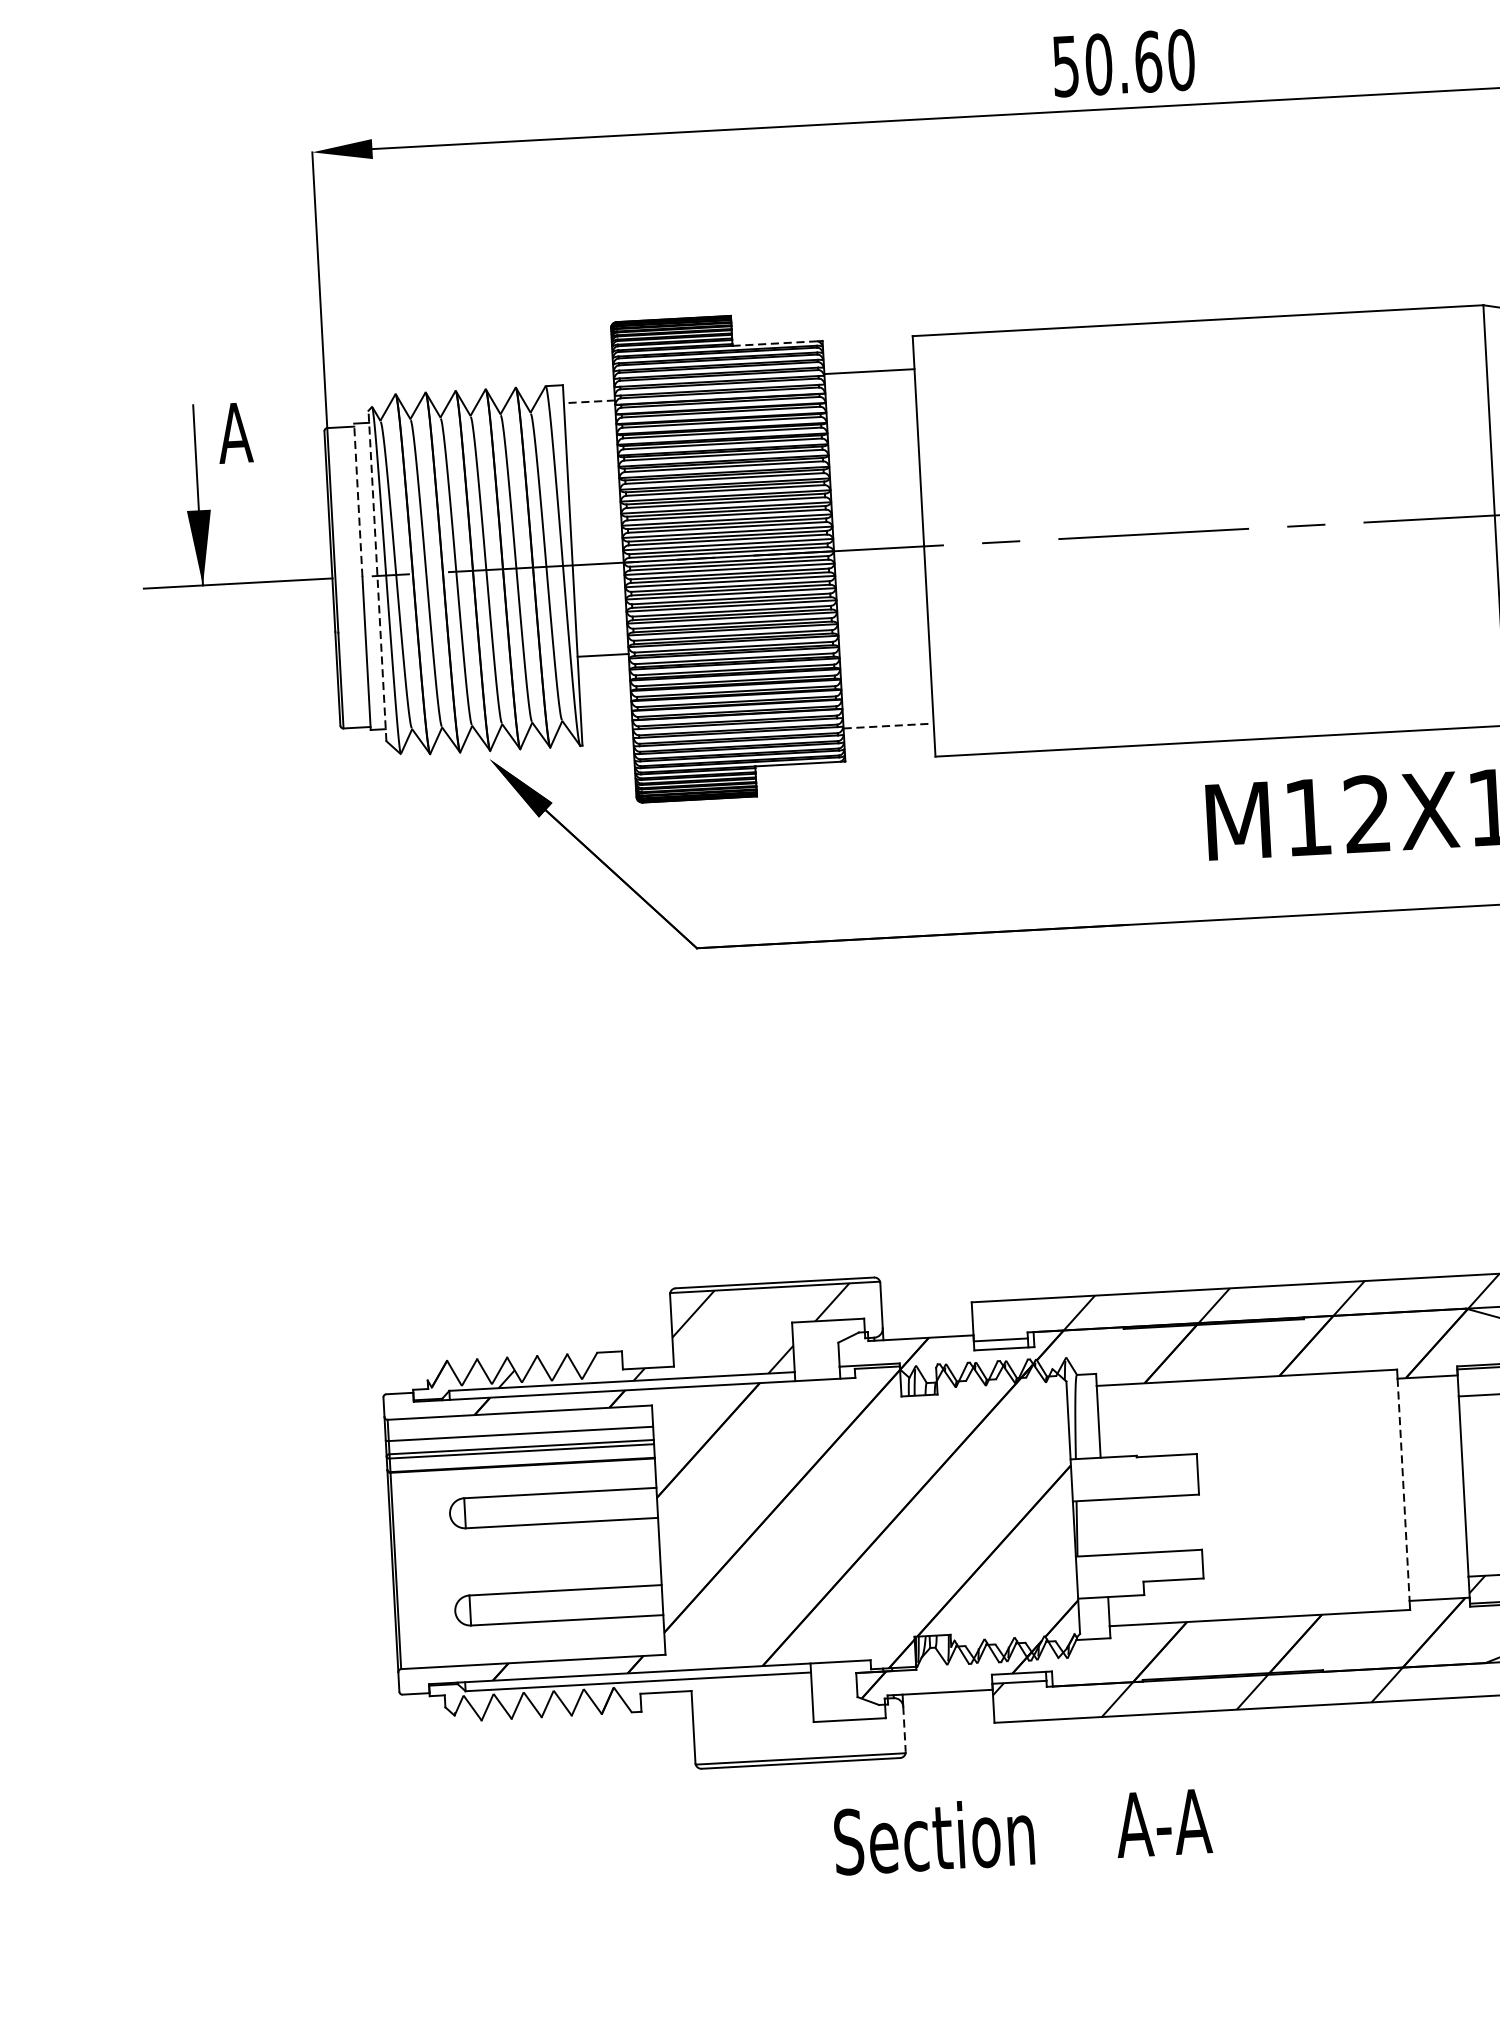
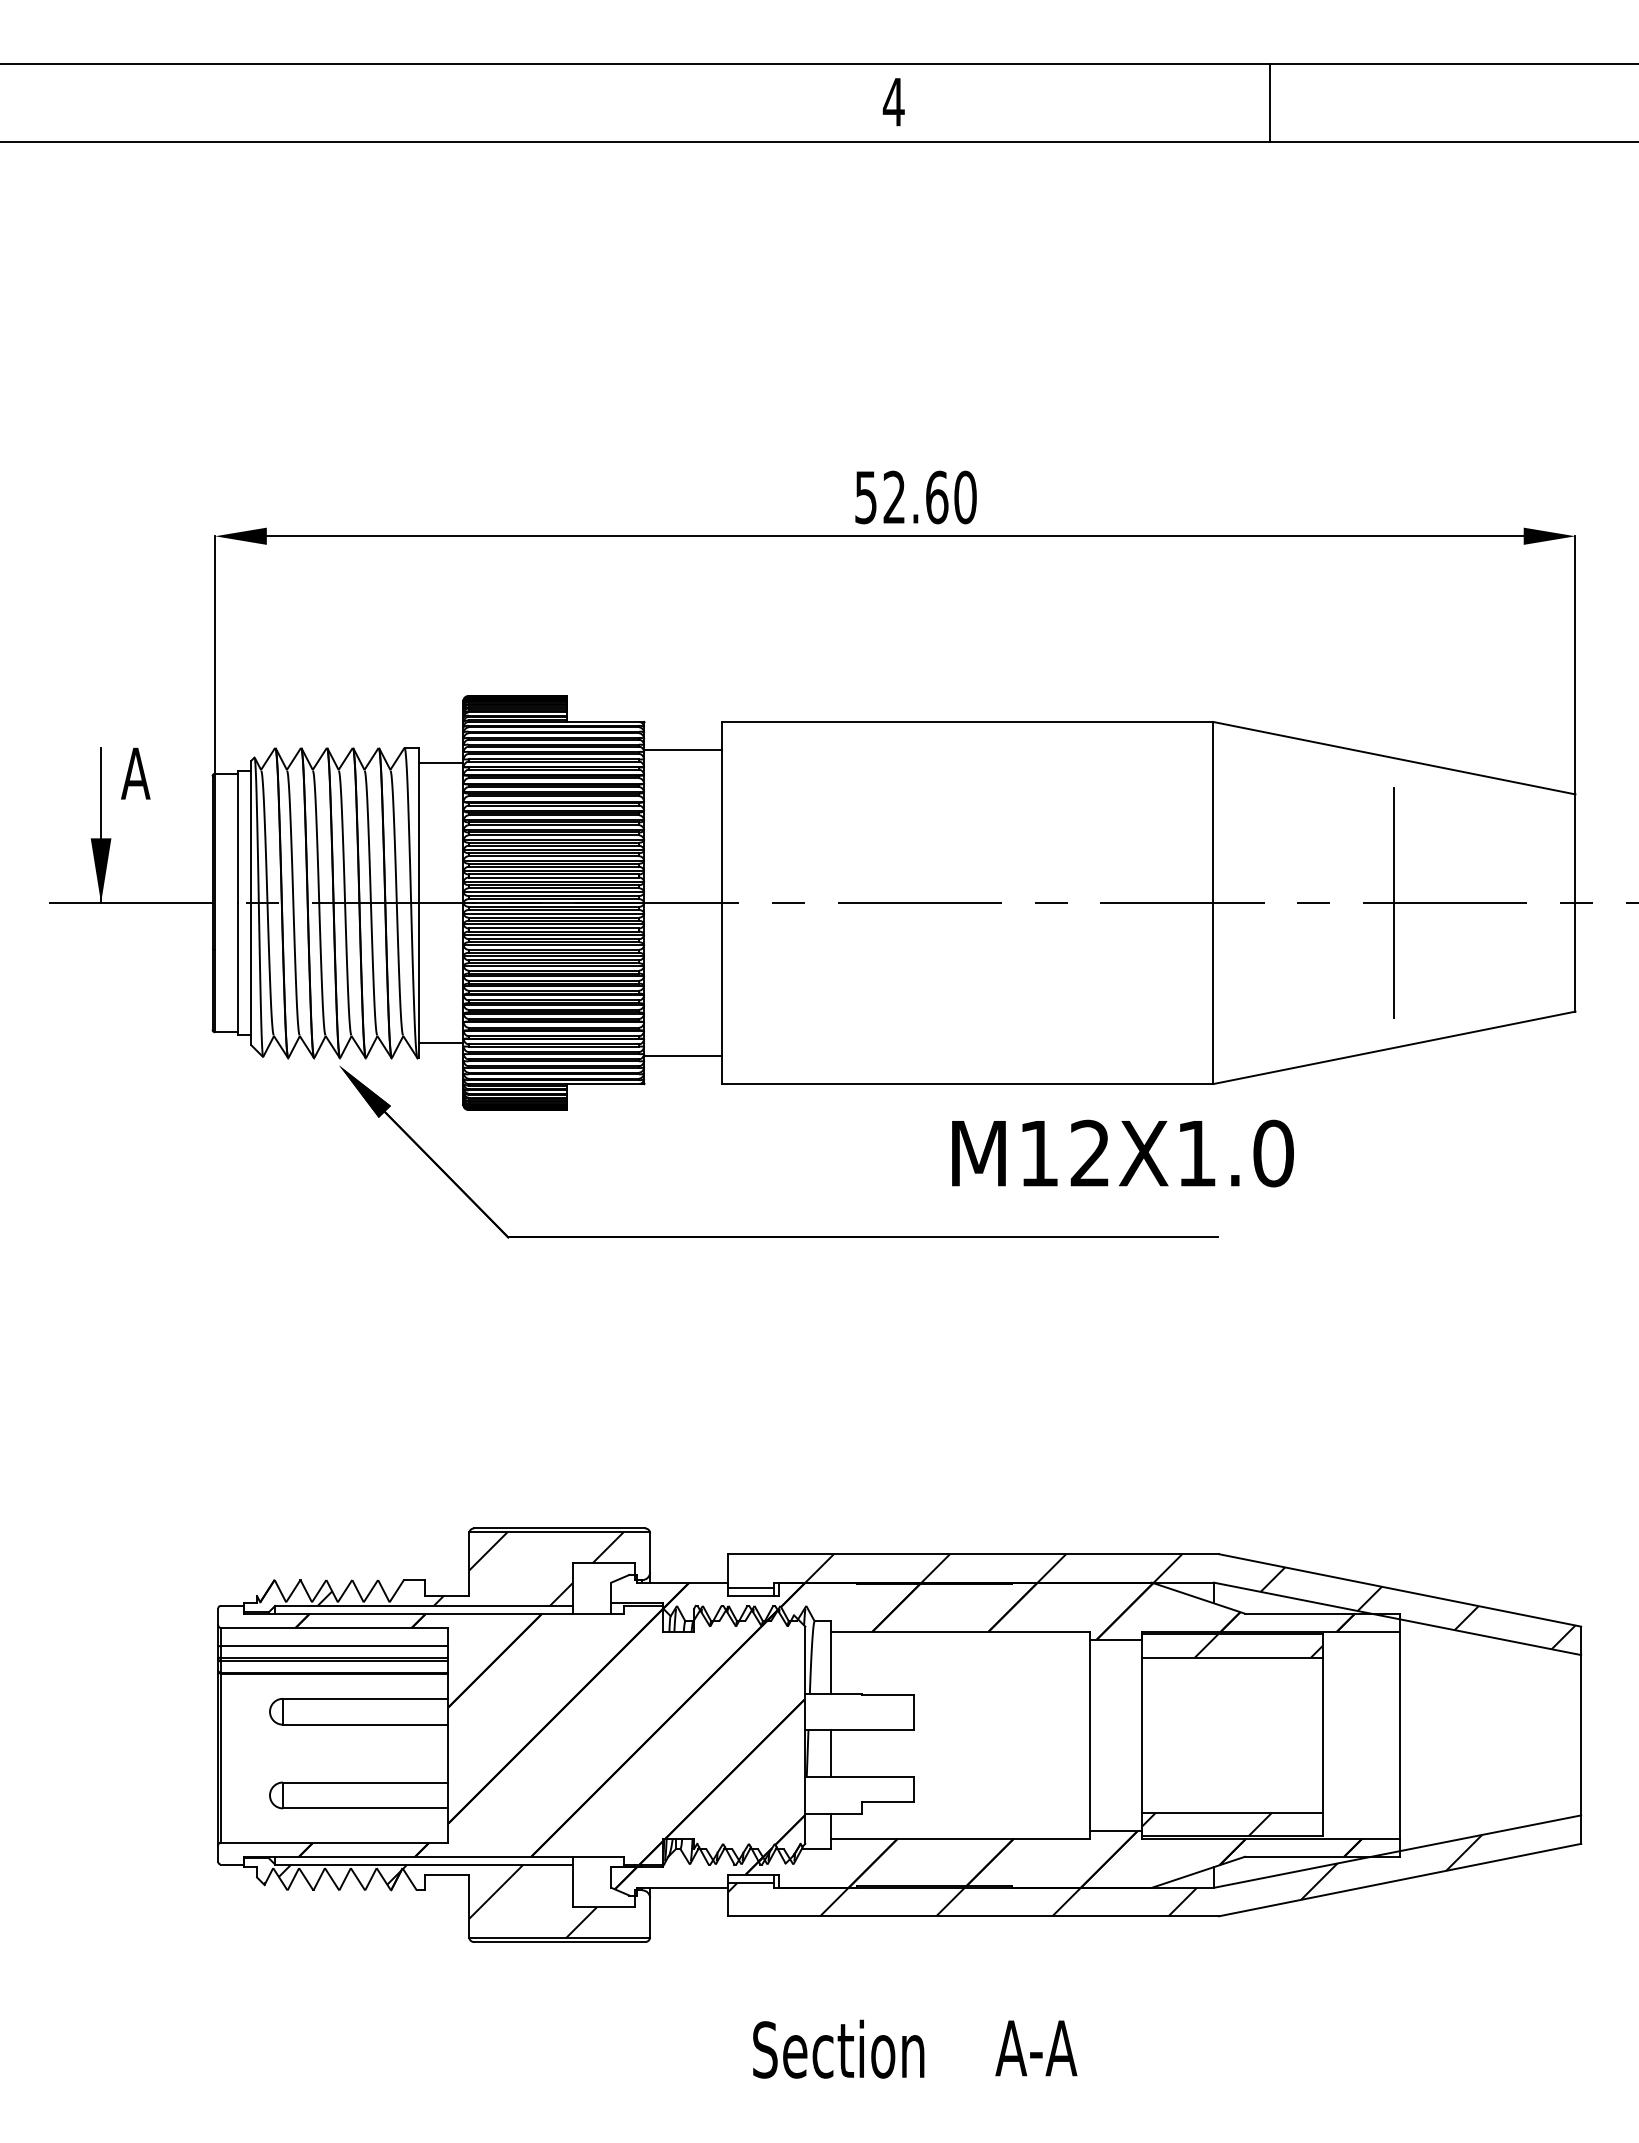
text: (1098, 64) -> (894, 497), 50.60 -> 52.60
line: (775, 343) -> (603, 721), dashed -> solid
line: (589, 401) -> (441, 763), dashed -> solid
line: (358, 500) -> (238, 837), dashed -> solid
line: (377, 575) -> (251, 902), dashed -> solid
line: (603, 655) -> (441, 1042), moved
line: (888, 725) -> (683, 1055), dashed -> solid
line: (1403, 1490) -> (1089, 1735), dashed -> solid
line: (1104, 1527) -> (831, 1753), added
hatch: (656, 1723) -> (437, 1901), added
line: (904, 1730) -> (650, 1918), dashed -> solid
text: (1023, 1831) -> (915, 2048), moved

